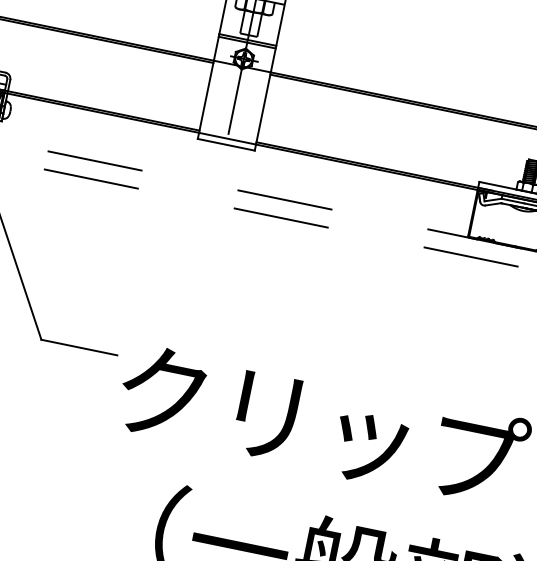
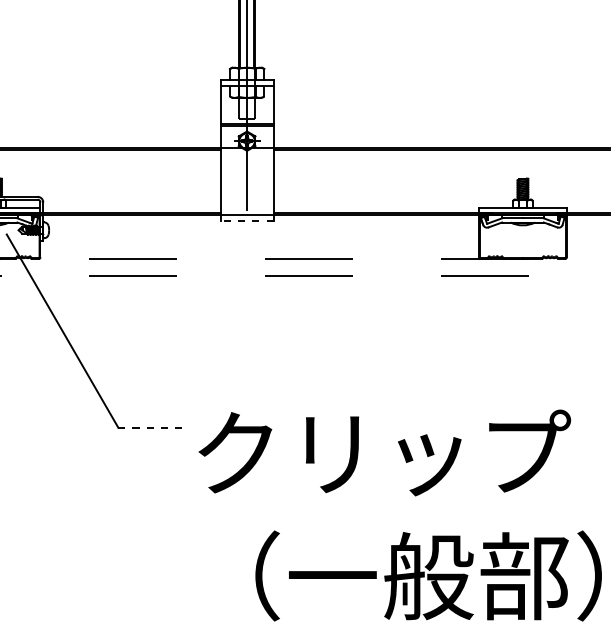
line: (225, 144) -> (246, 220), solid -> dashed
line: (80, 347) -> (154, 427), solid -> dashed

